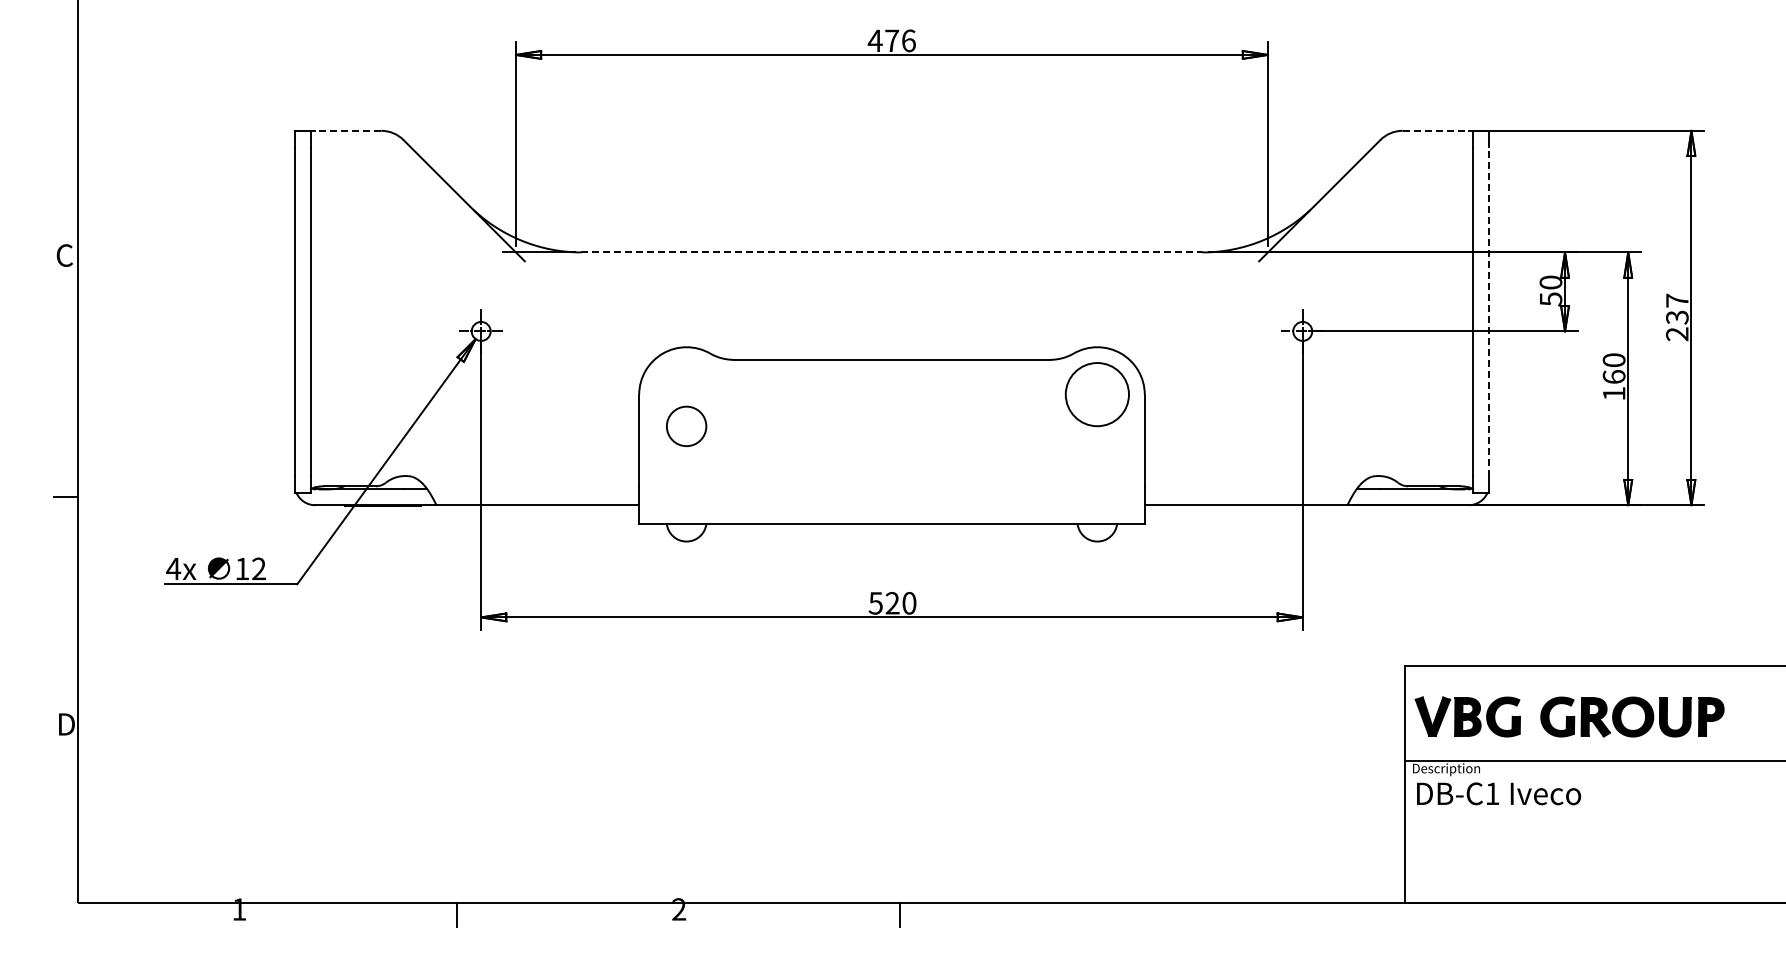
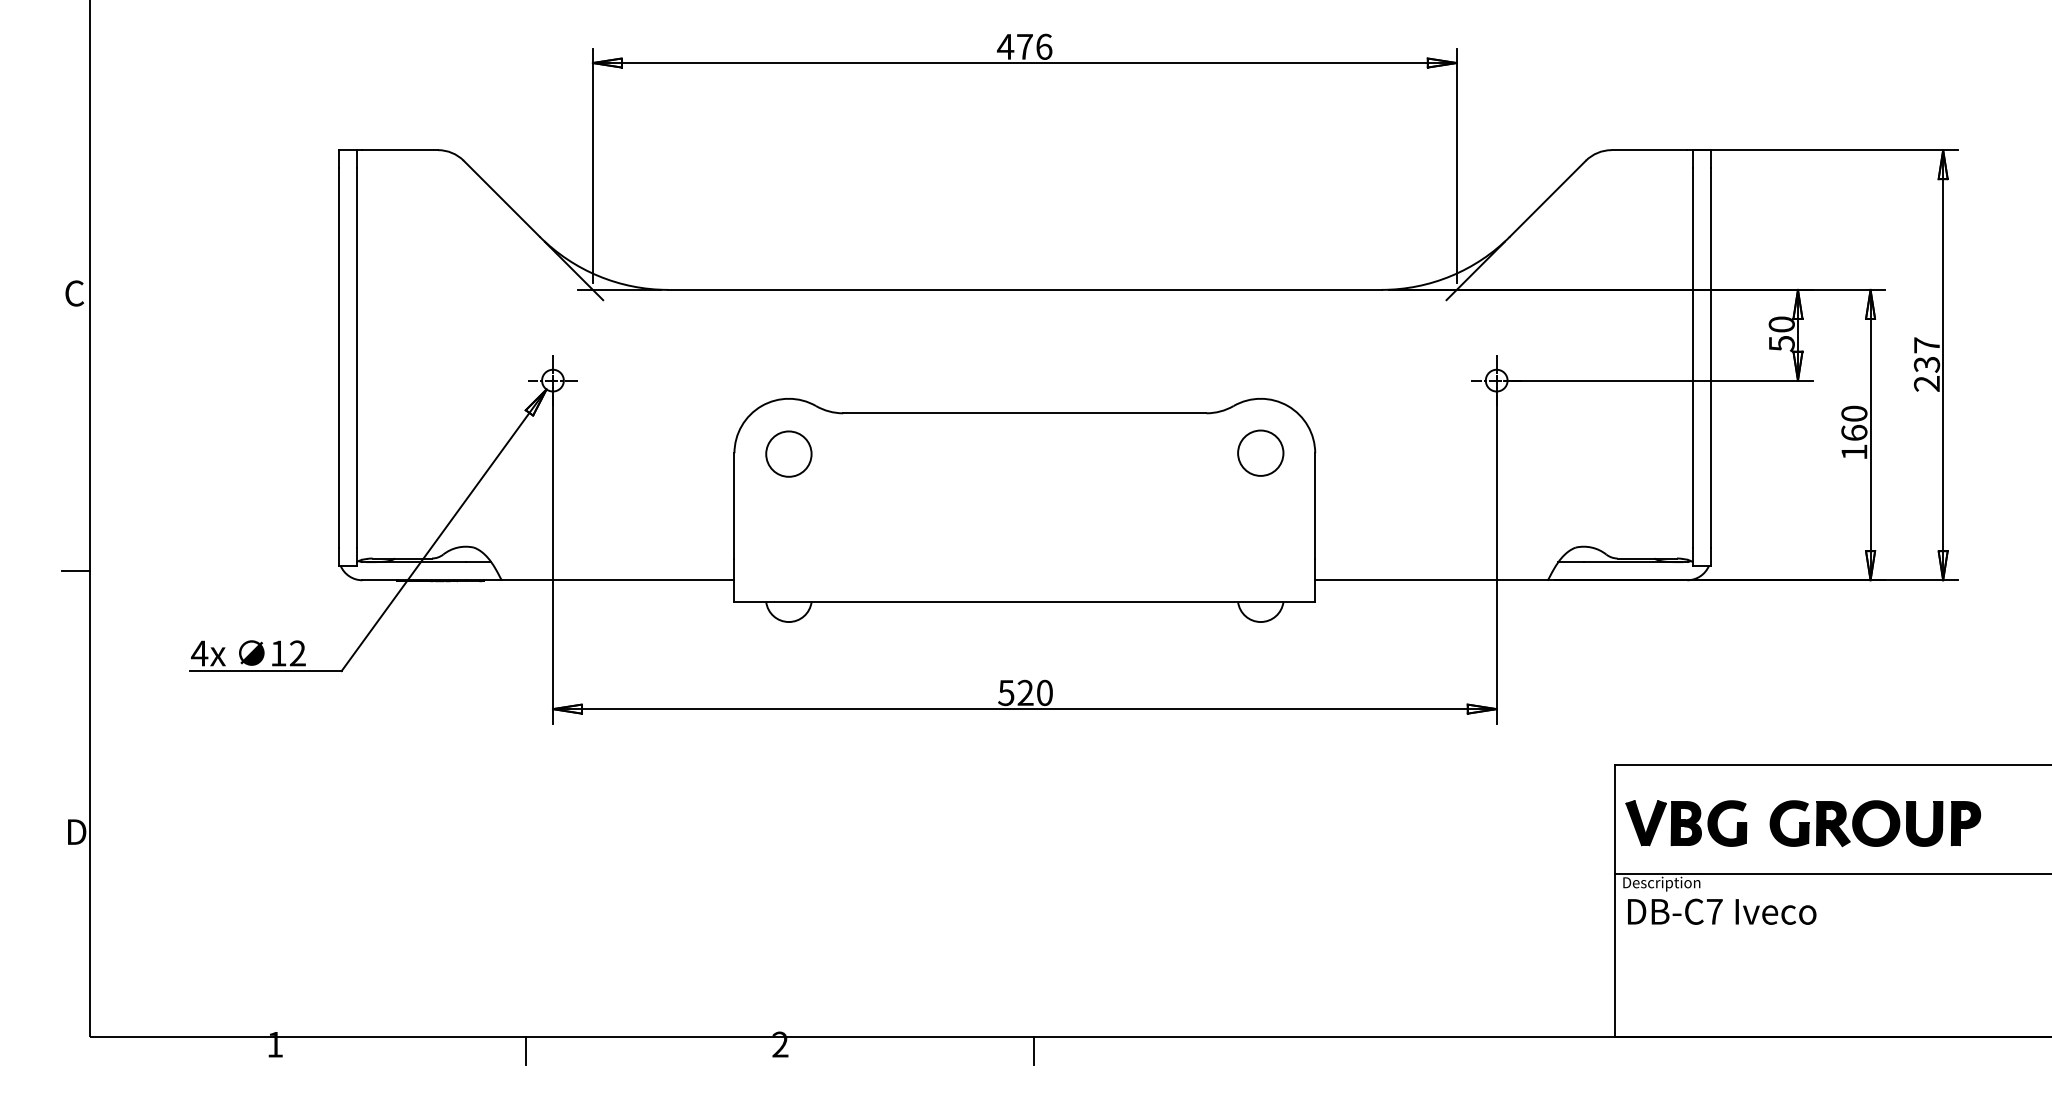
line: (348, 130) -> (400, 149), dashed -> solid
line: (1435, 130) -> (1649, 149), dashed -> solid
line: (891, 252) -> (1024, 289), dashed -> solid
line: (1489, 311) -> (1711, 357), dashed -> solid
circle: (1097, 394) -> (1260, 453), size x0.62
circle: (686, 426) -> (788, 454), moved
text: (1492, 793) -> (1714, 911), DB-C1 -> DB-C7

